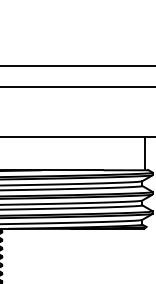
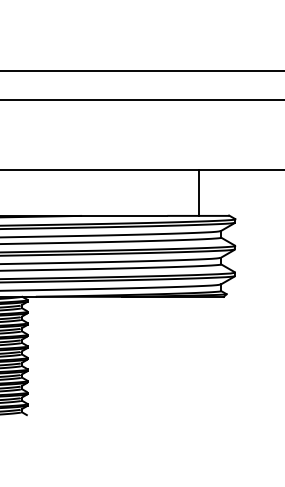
line: (144, 153) -> (199, 192), moved

